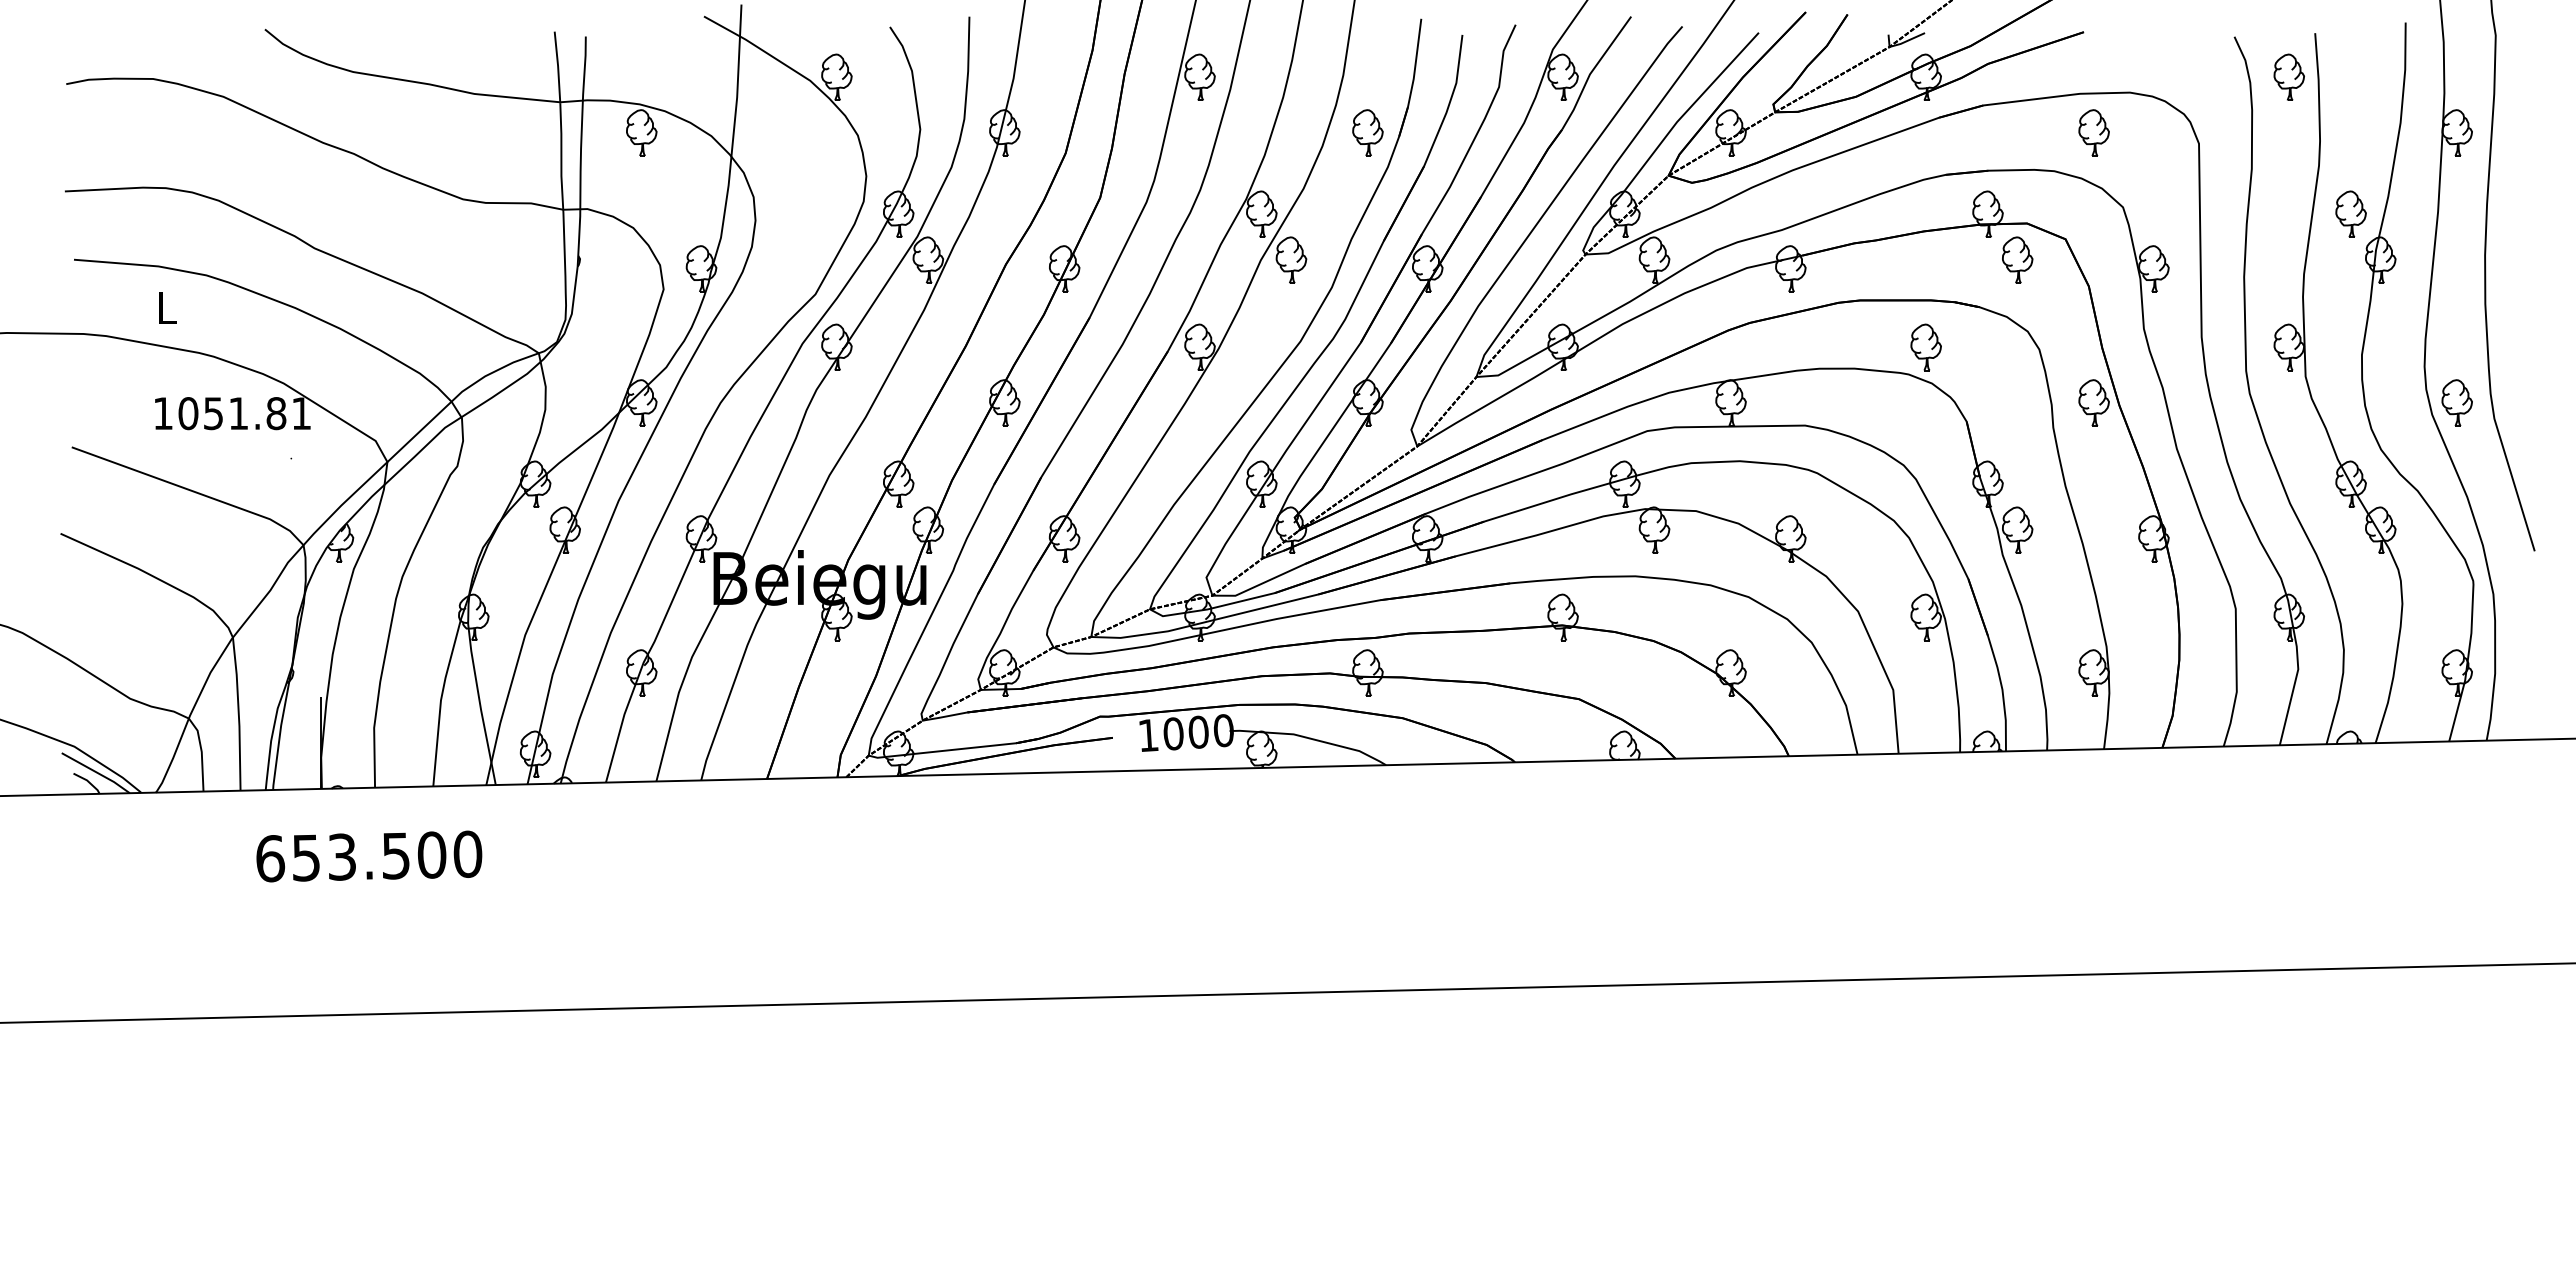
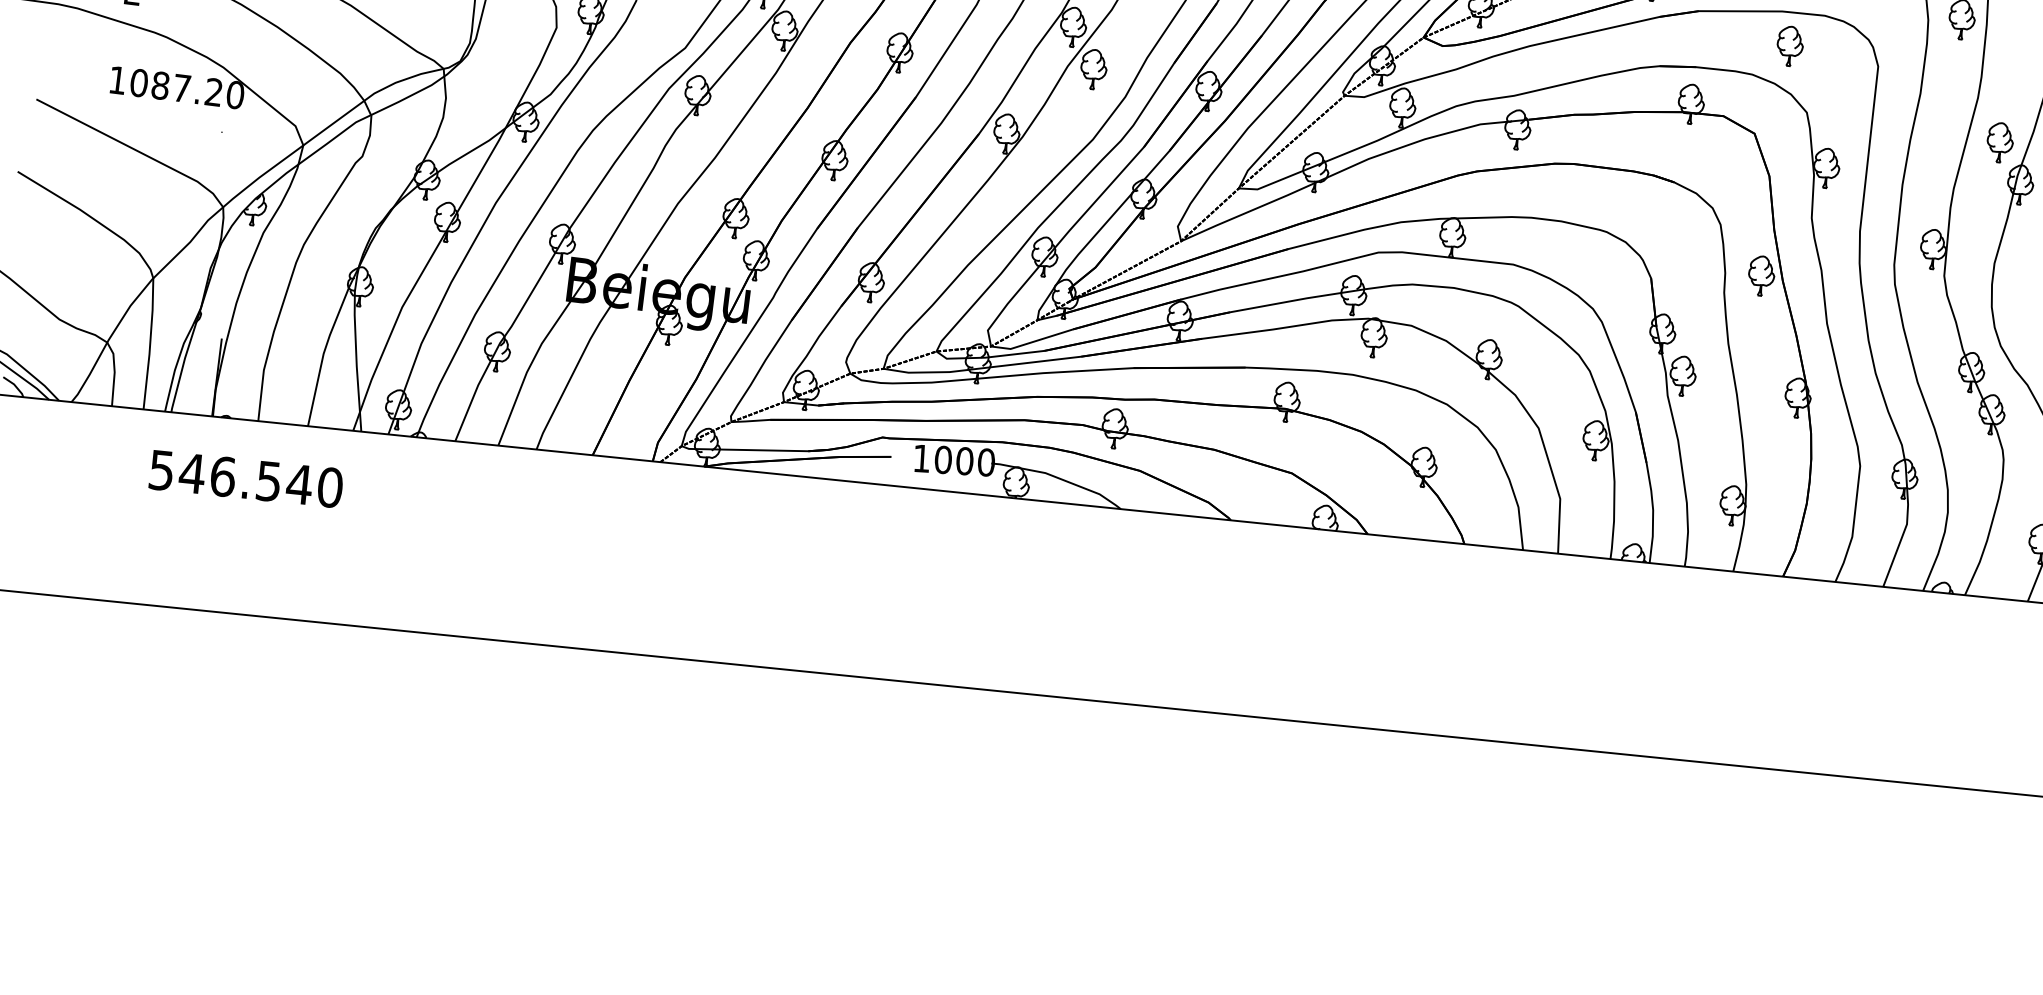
part: (2017, 259) -> (1711, 145), removed
part: (1925, 347) -> (1623, 210), removed
text: (257, 413) -> (197, 90), 1051.81 -> 1087.20
text: (351, 856) -> (230, 477), 653.500 -> 546.540

